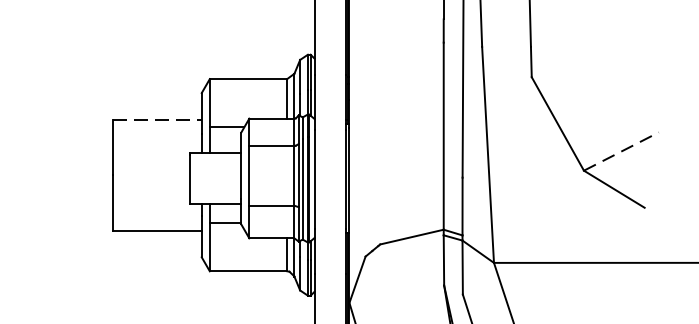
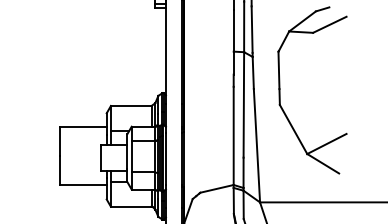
line: (159, 120) -> (84, 127), dashed -> solid
line: (622, 150) -> (327, 143), dashed -> solid

